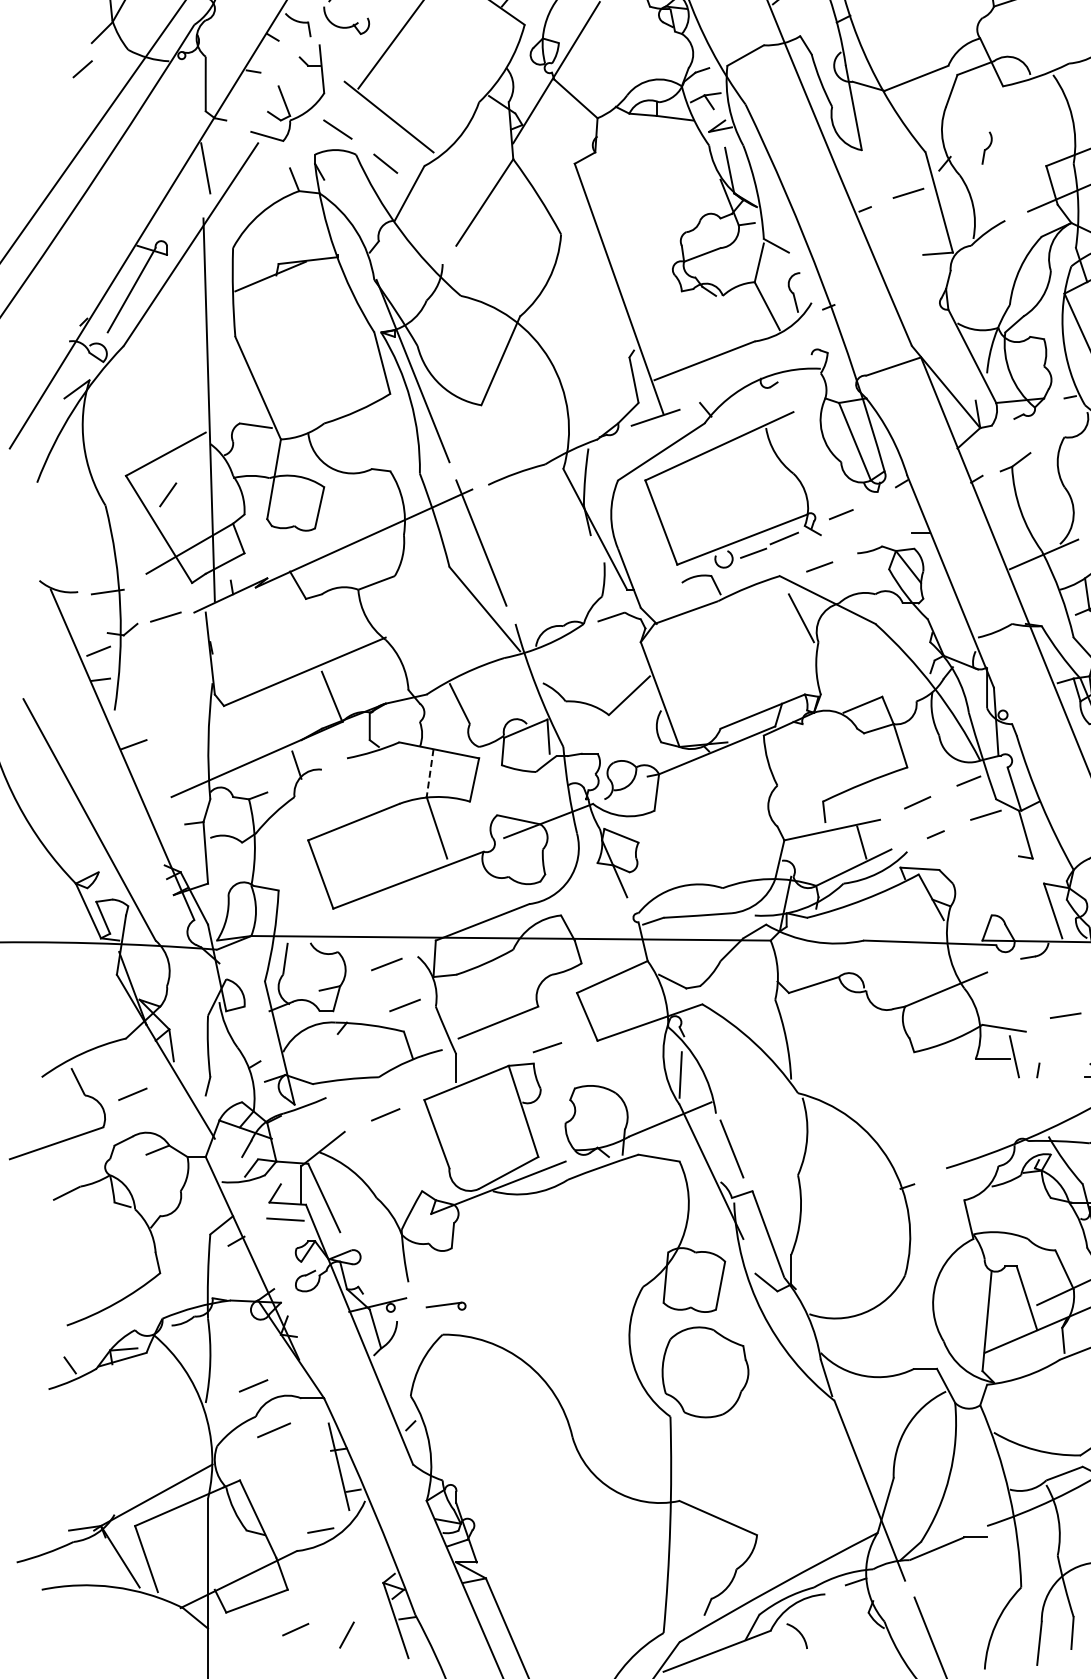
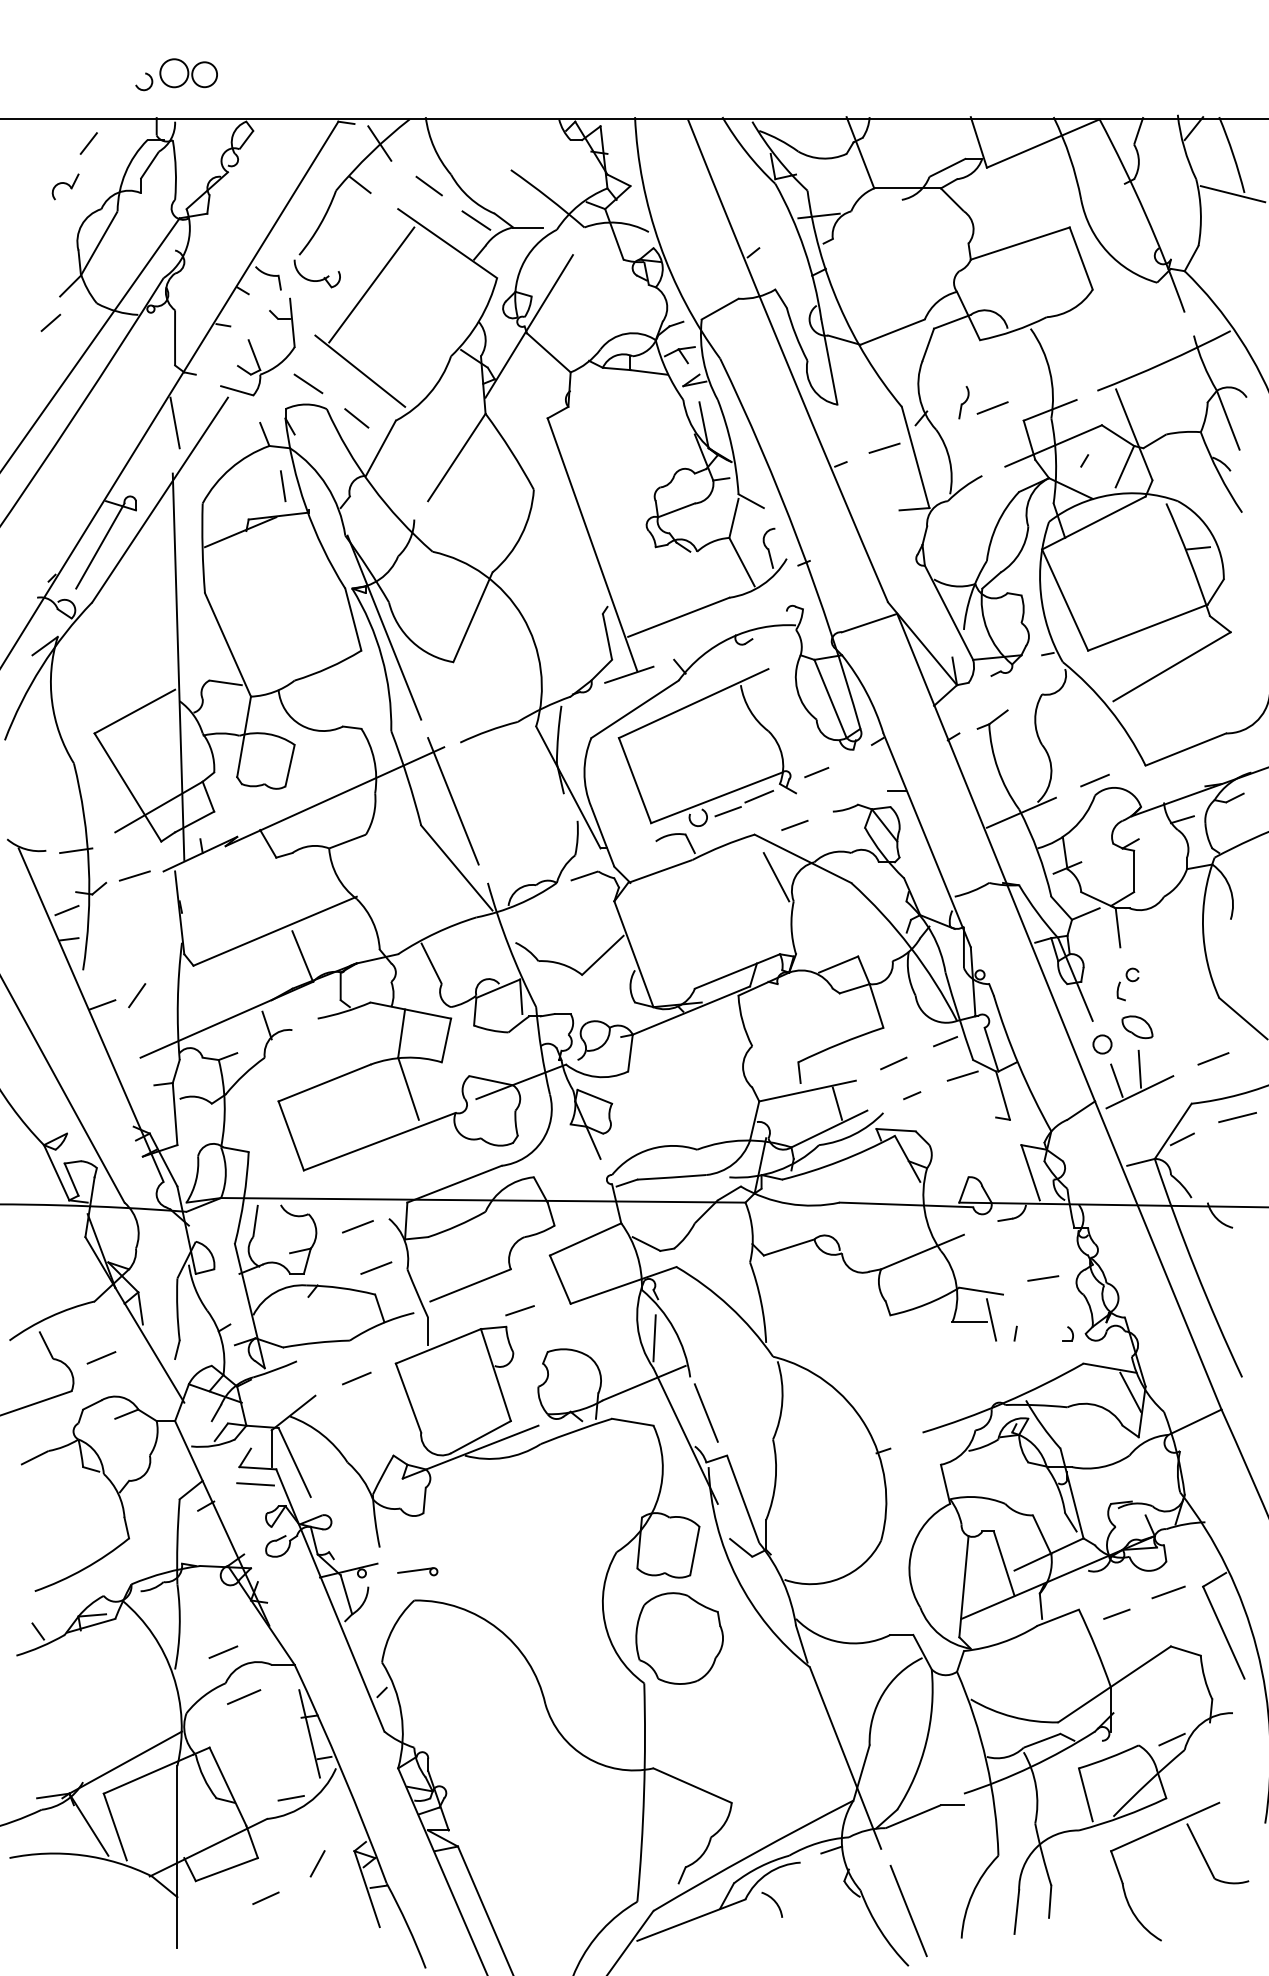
line: (1015, 153) -> (992, 407), added
line: (312, 231) -> (282, 486), added
line: (168, 494) -> (137, 995), moved
line: (429, 774) -> (401, 1034), dashed -> solid
line: (346, 1634) -> (317, 1863), moved

